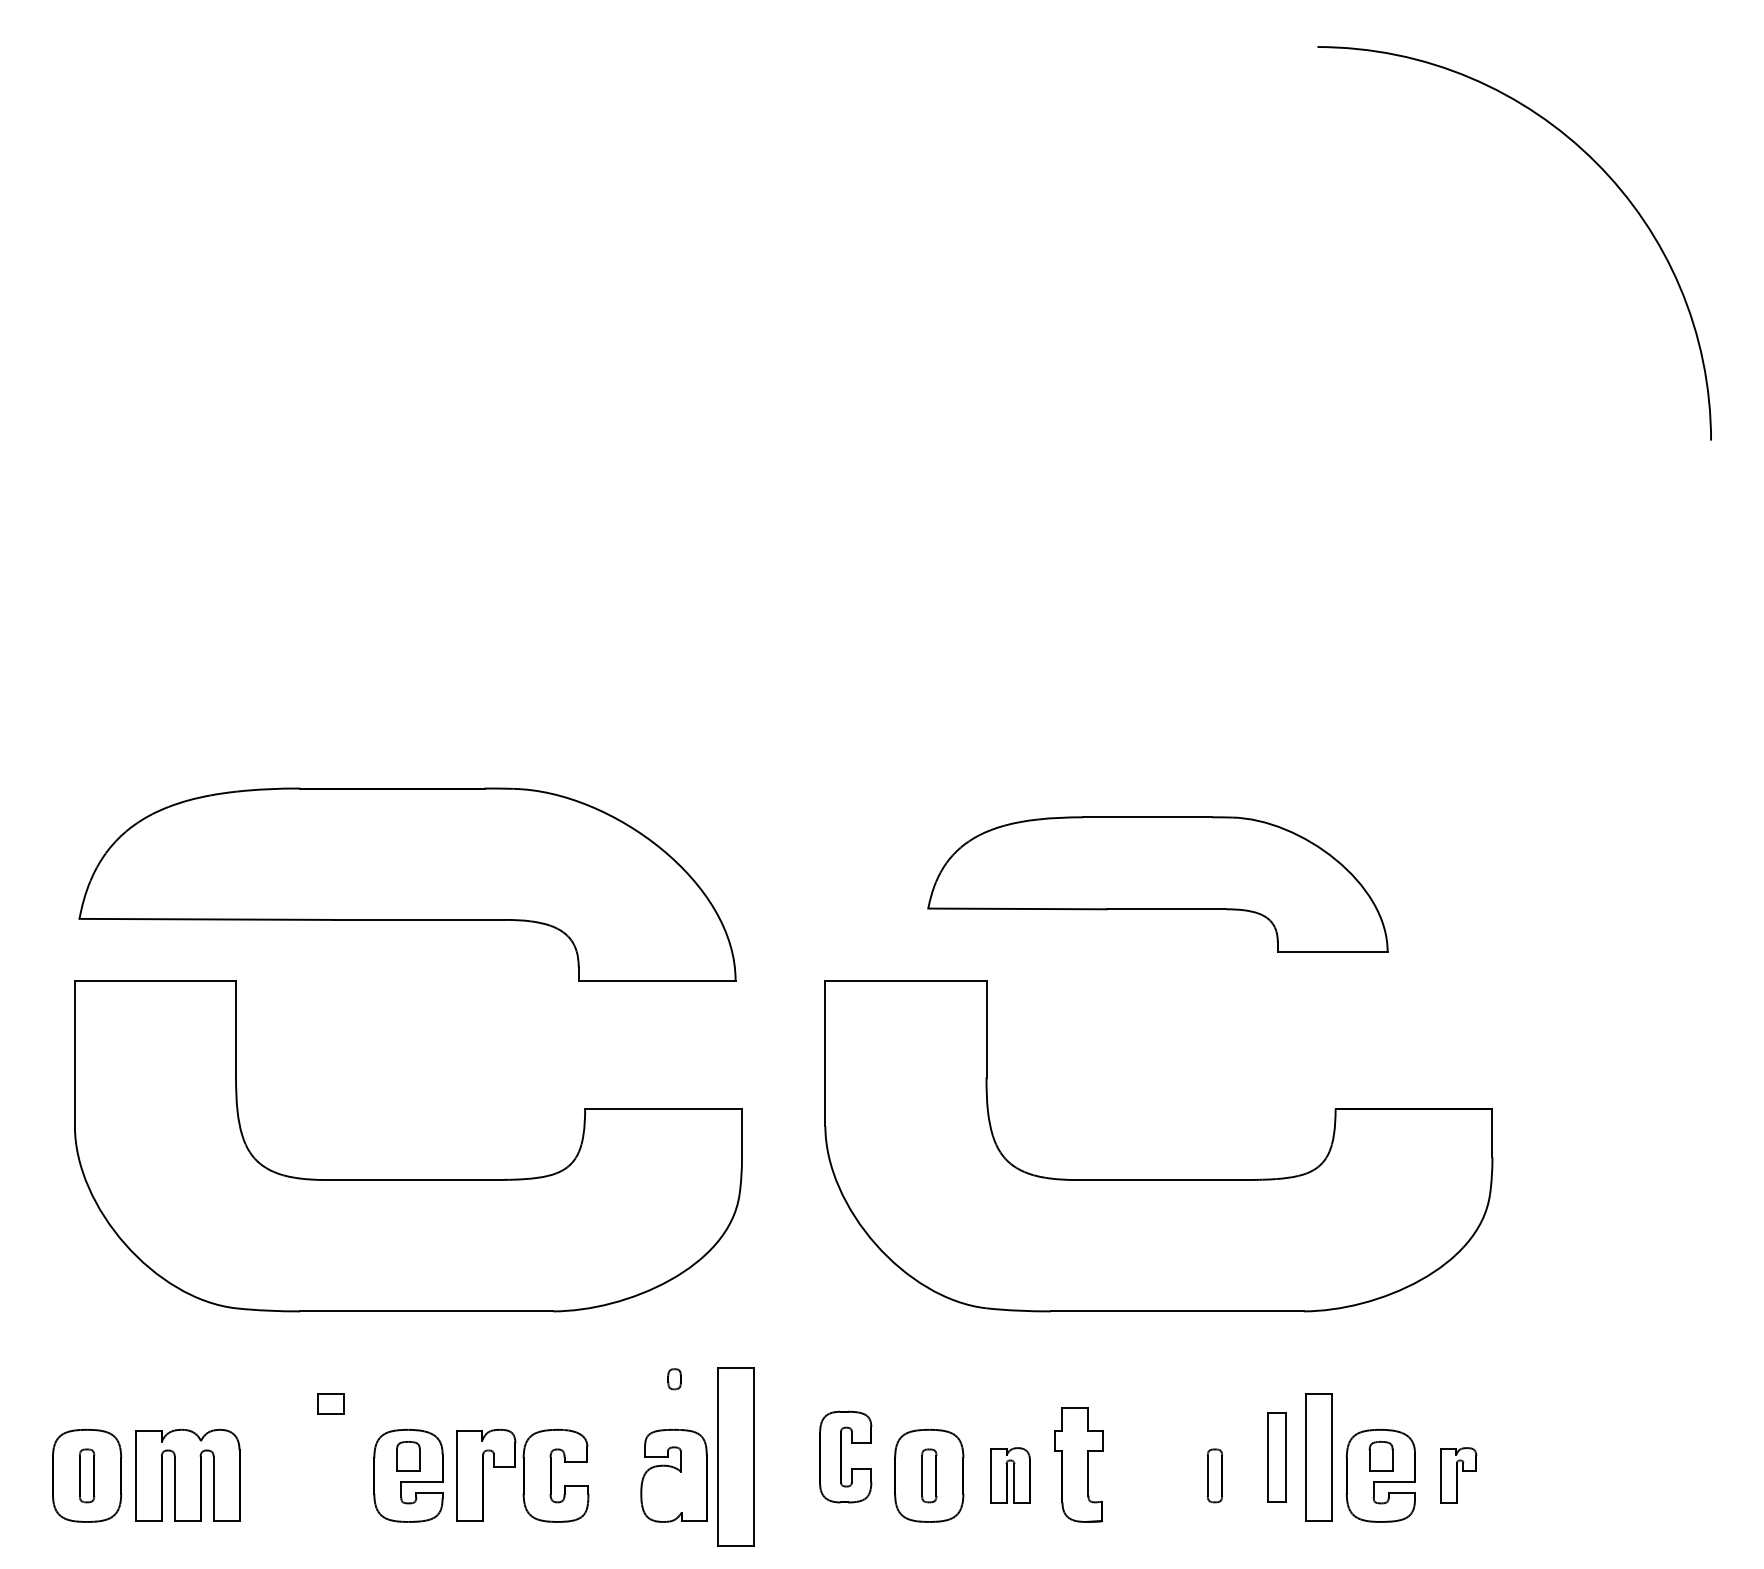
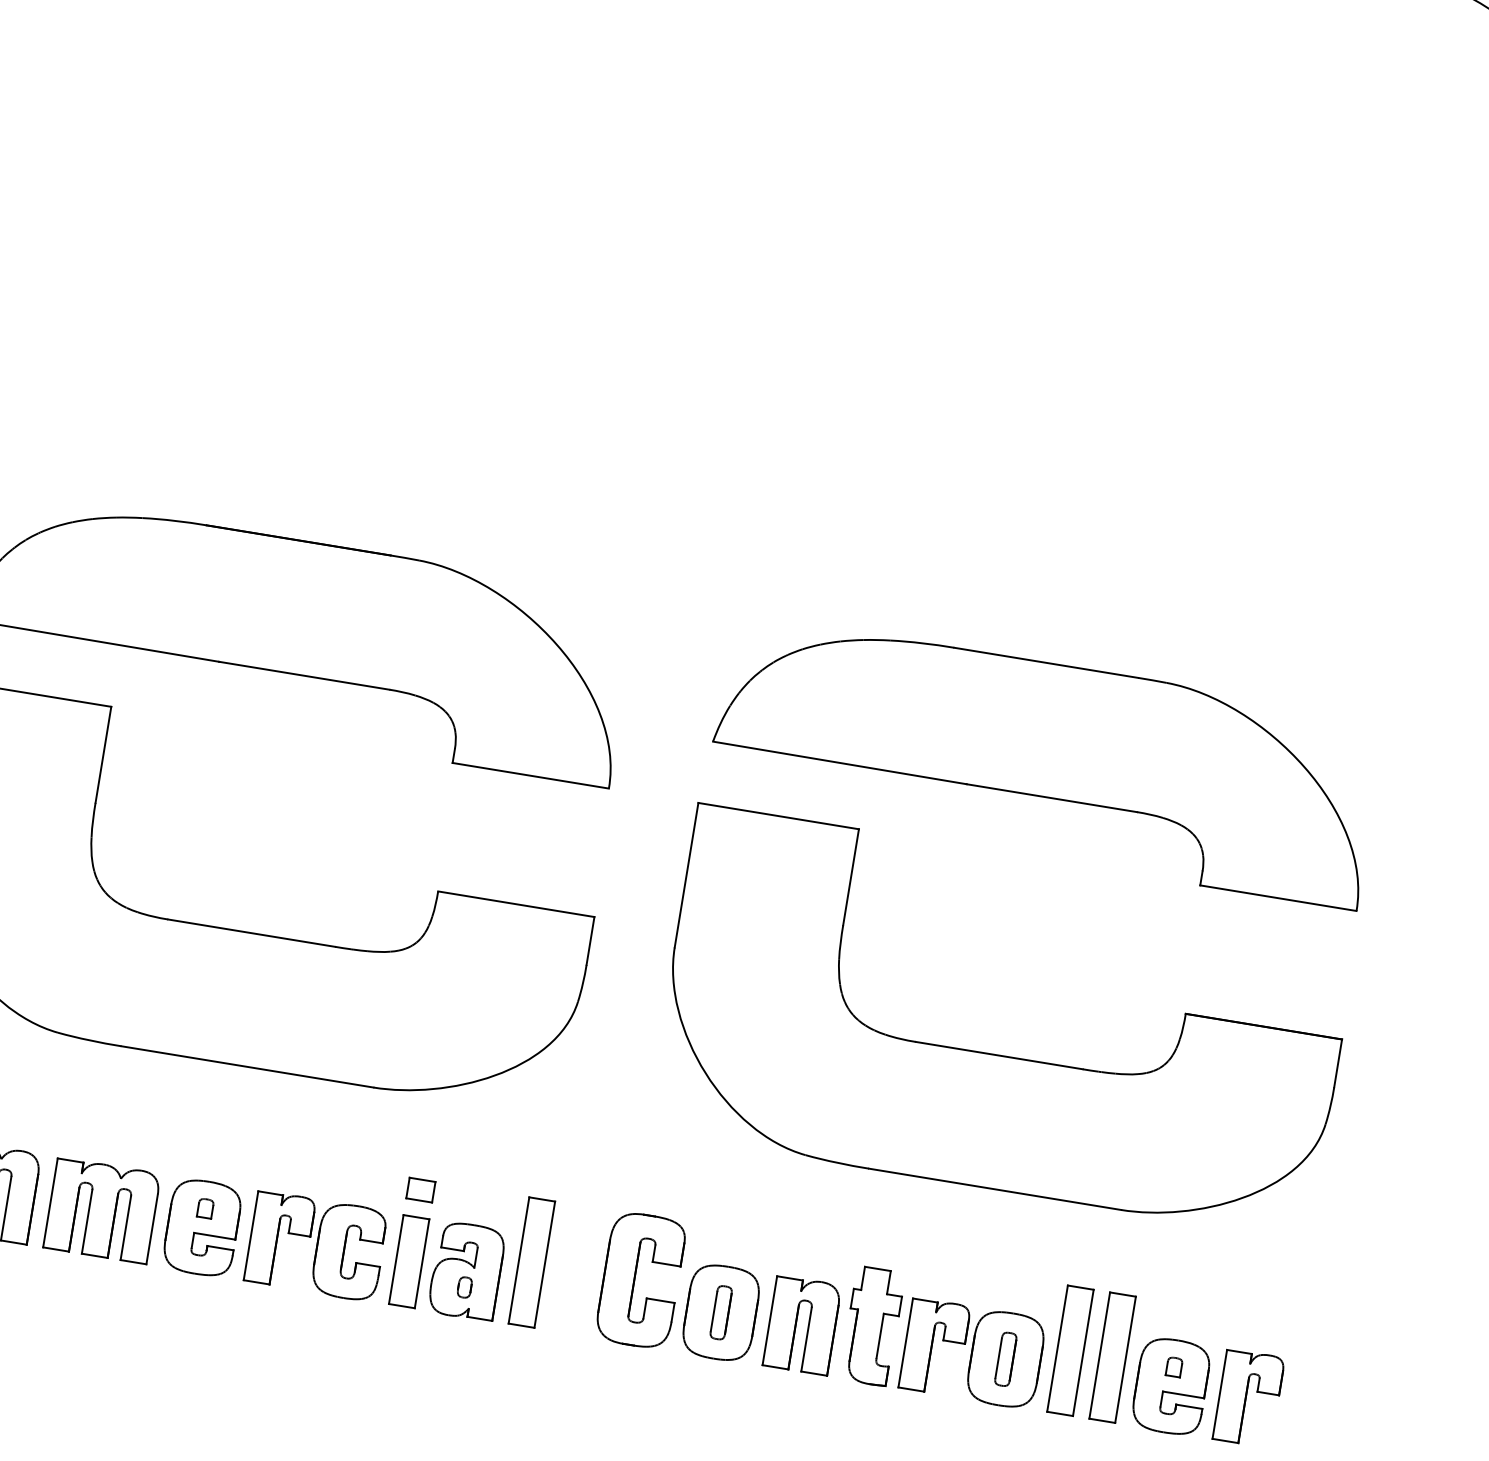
part: (1157, 884) -> (1045, 760), size x1.43
part: (674, 1379) -> (464, 1287), moved
part: (330, 1403) -> (420, 1189), moved
part: (408, 1456) -> (205, 1208), size x0.62
part: (845, 1456) -> (640, 1279), size x1.43
part: (1380, 1456) -> (1173, 1367), size x0.62
part: (735, 1457) -> (531, 1262), size x0.71
part: (1276, 1457) -> (1070, 1351), size x1.43
part: (307, 1475) -> (101, 1210), added
part: (615, 1475) -> (408, 1261), added
part: (1010, 1475) -> (802, 1325), size x1.67
part: (1181, 1475) -> (972, 1353), added
part: (1458, 1475) -> (1248, 1398), size x1.67

